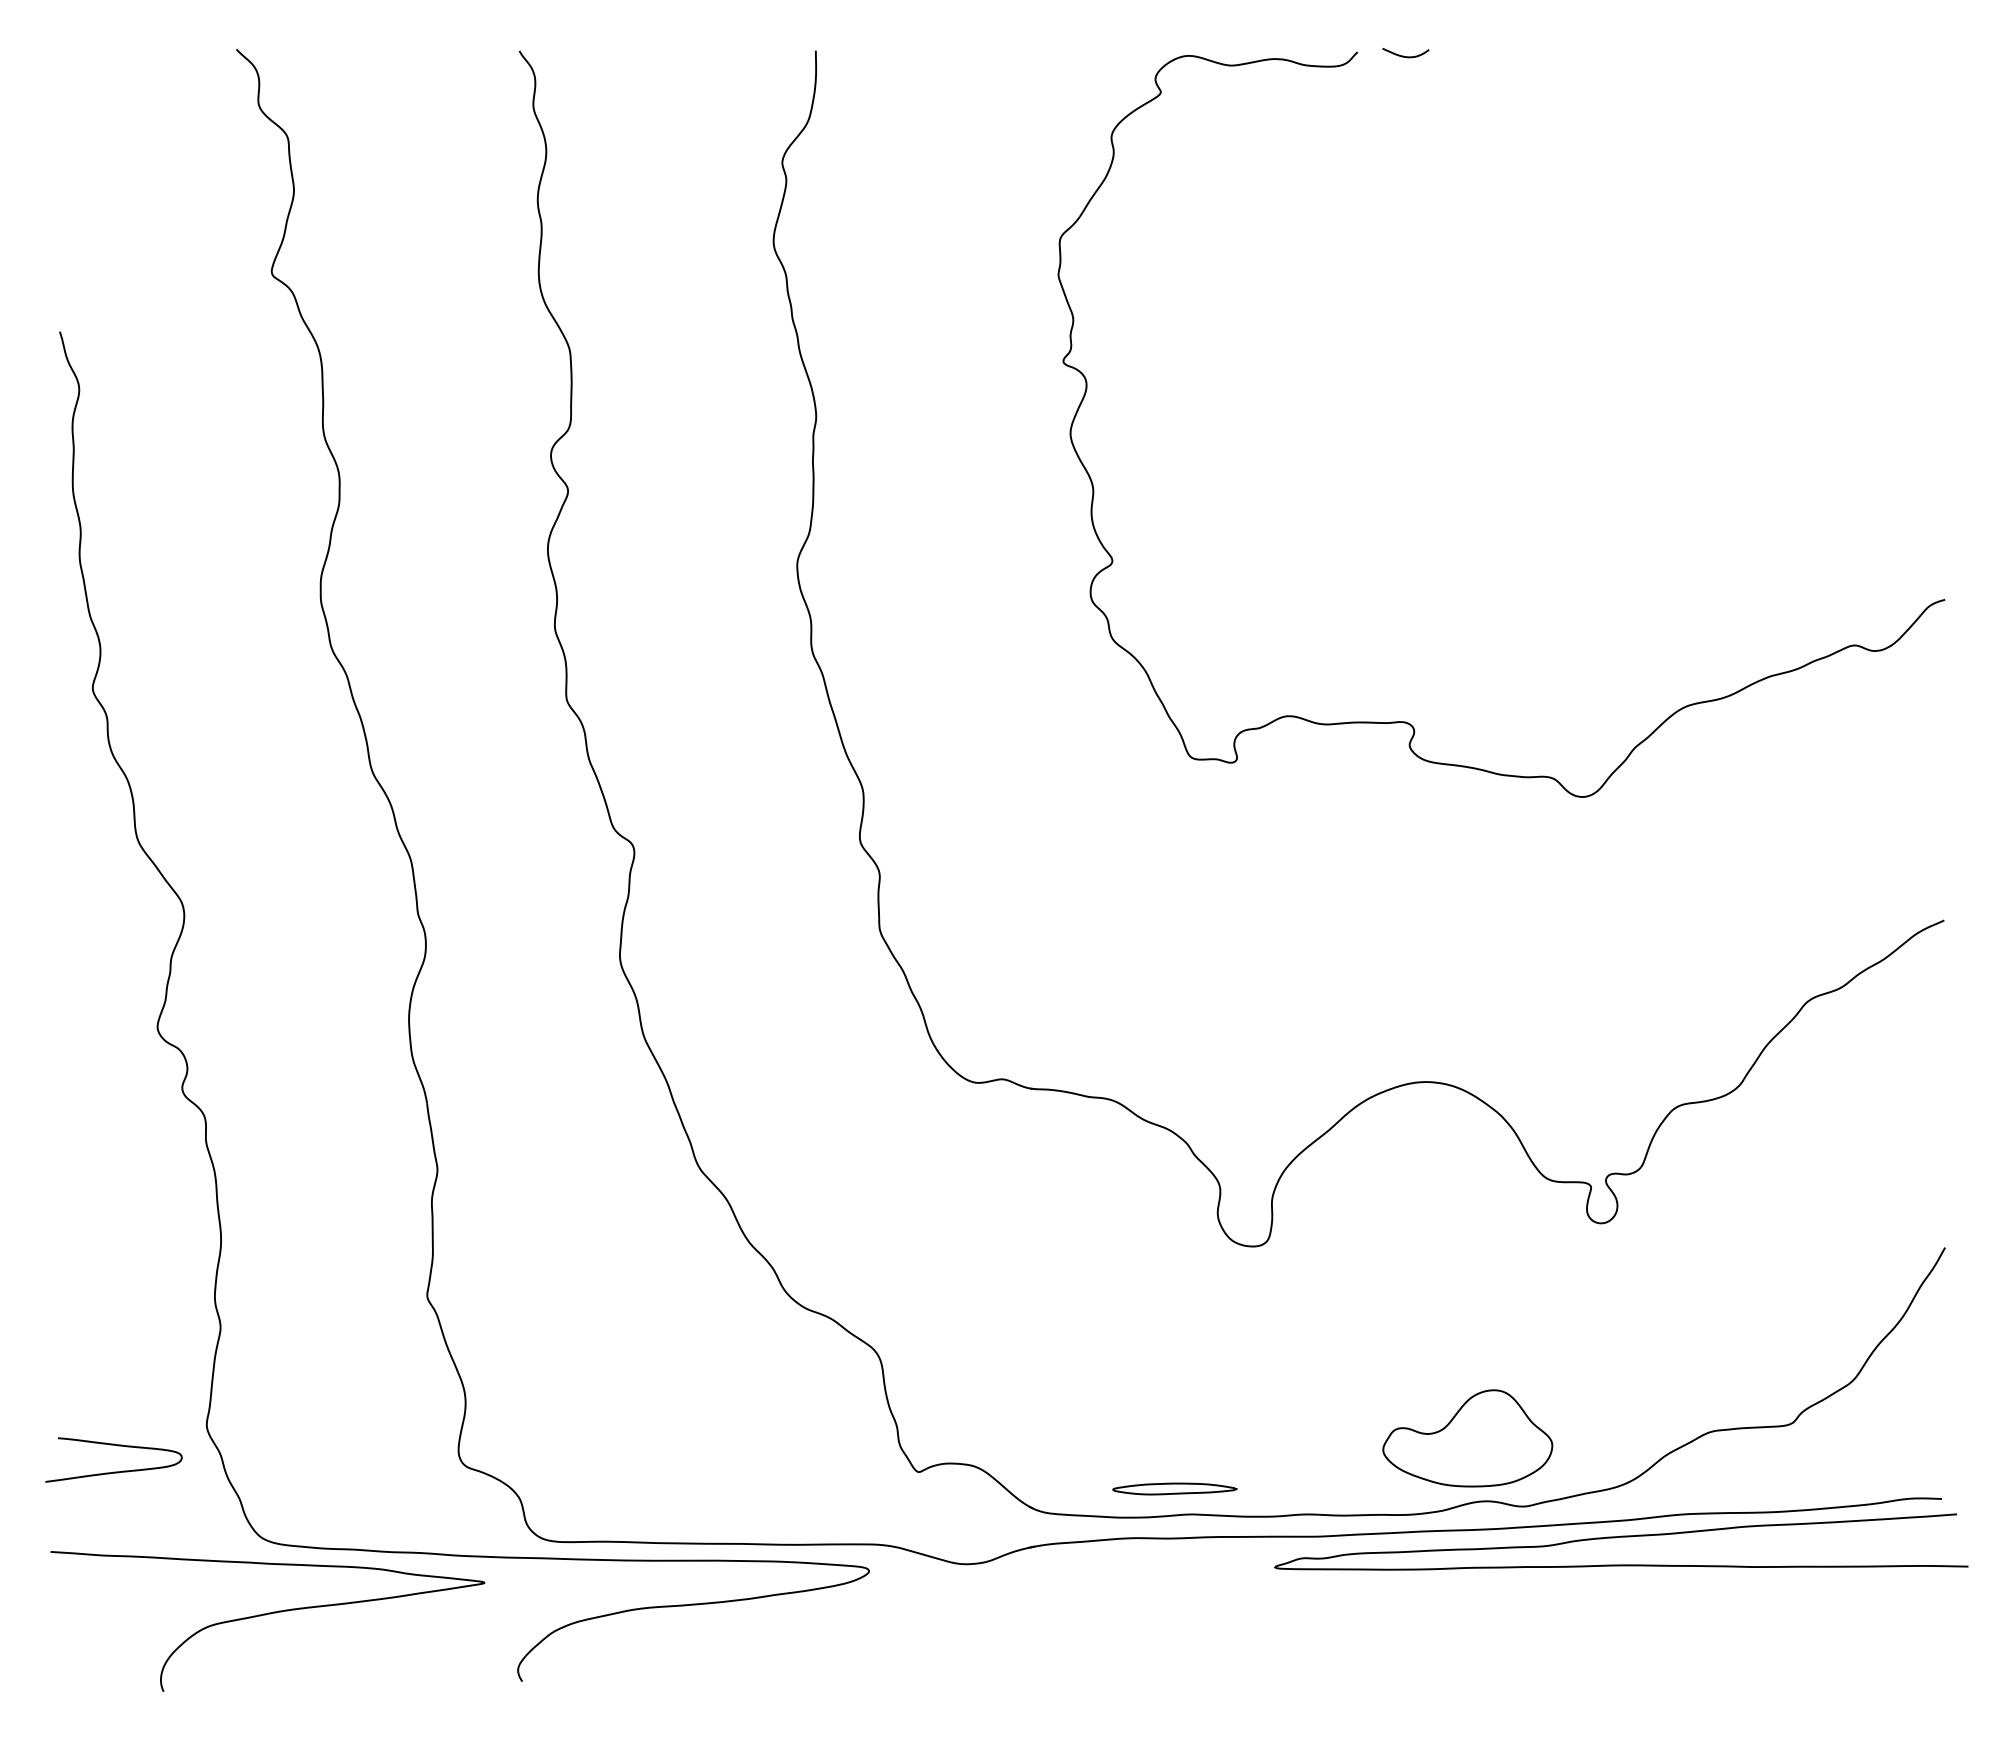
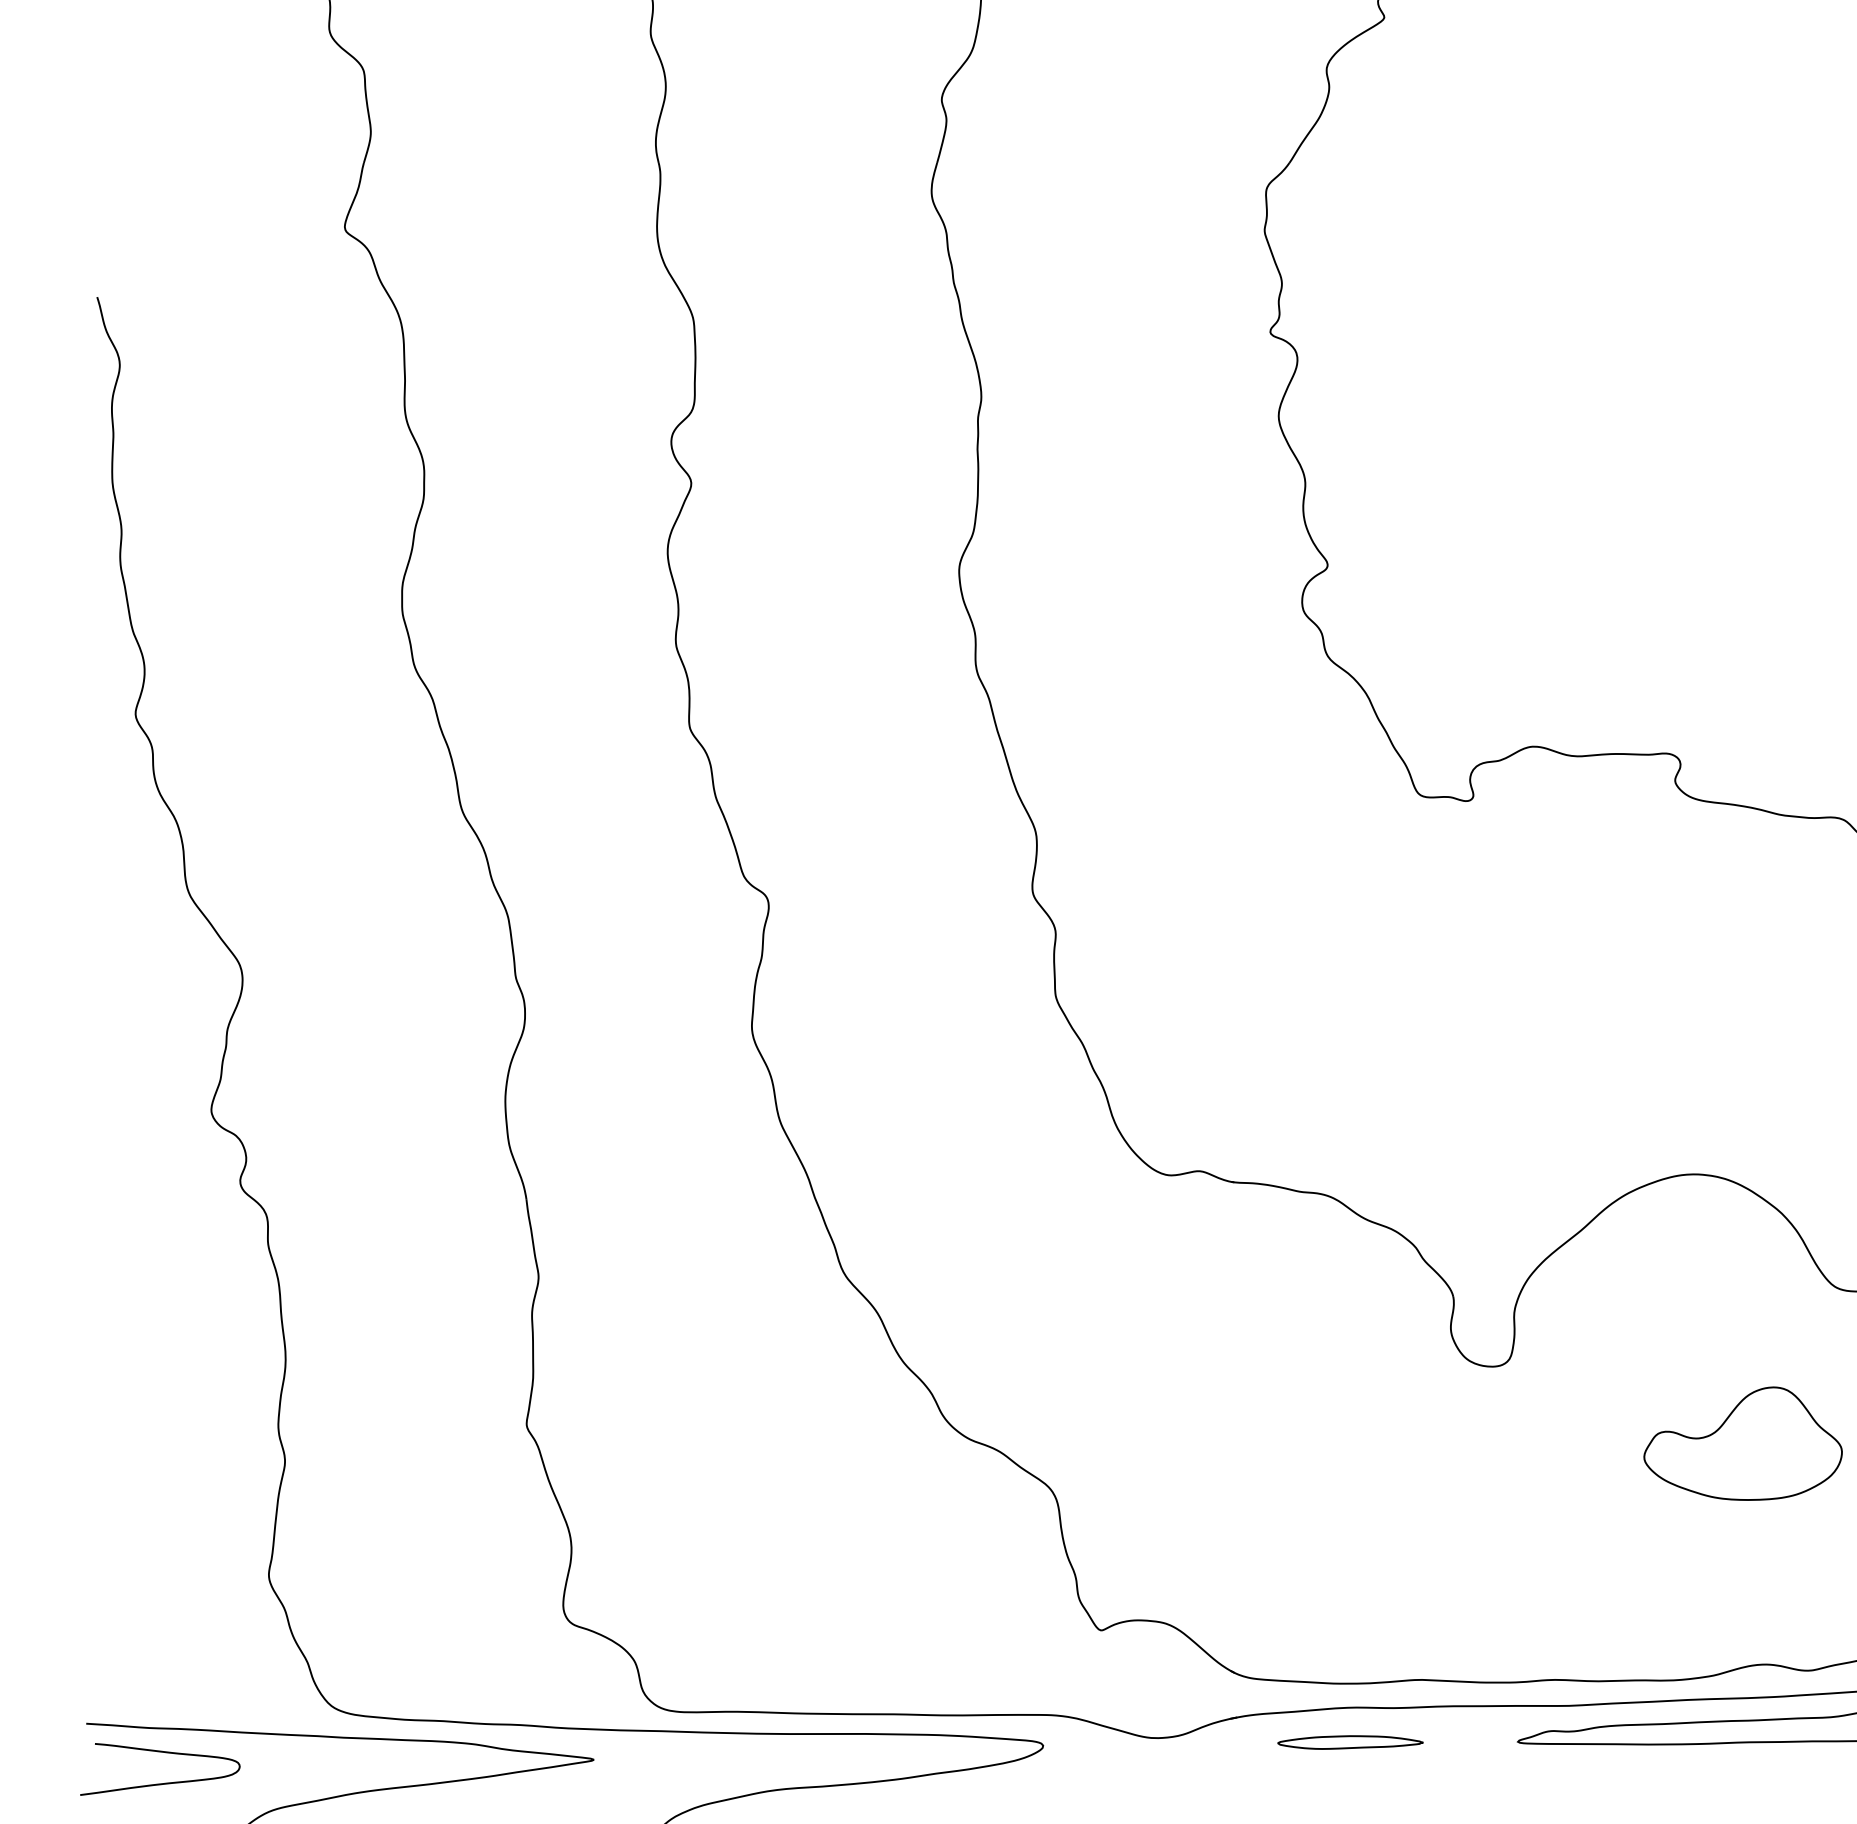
part: (1467, 1438) -> (1742, 1443), moved
curve: (113, 1471) -> (159, 1782), moved
part: (1174, 1488) -> (1349, 1741), moved

